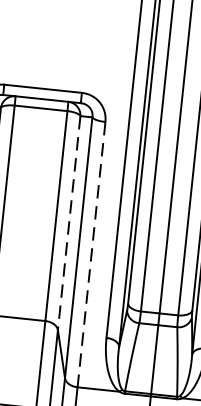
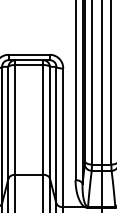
line: (70, 222) -> (50, 122), dashed -> solid
line: (91, 255) -> (63, 138), dashed -> solid

